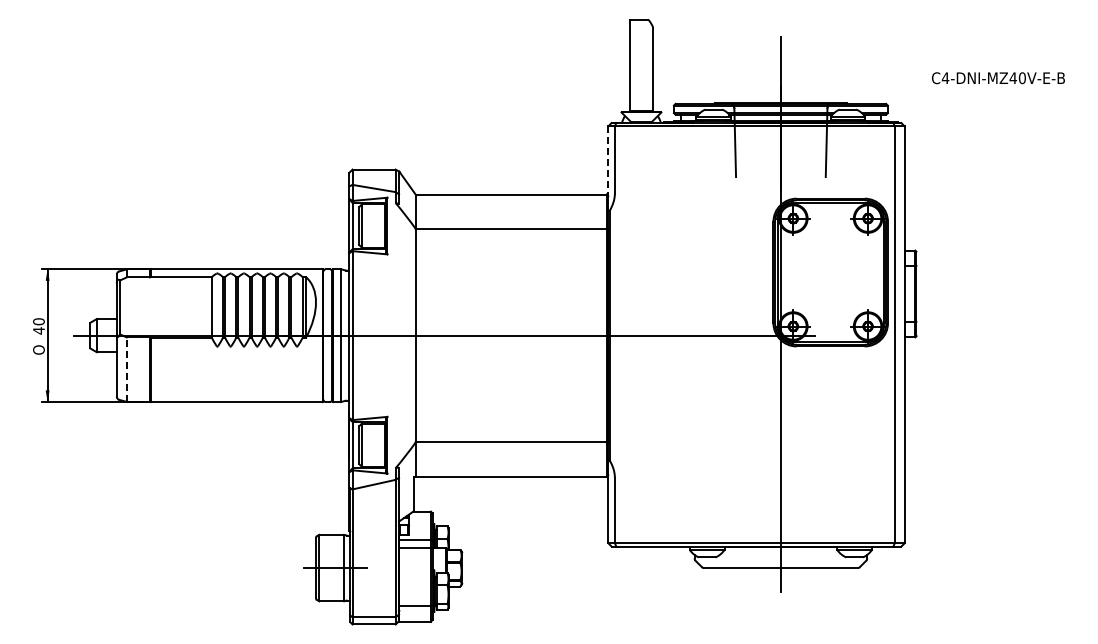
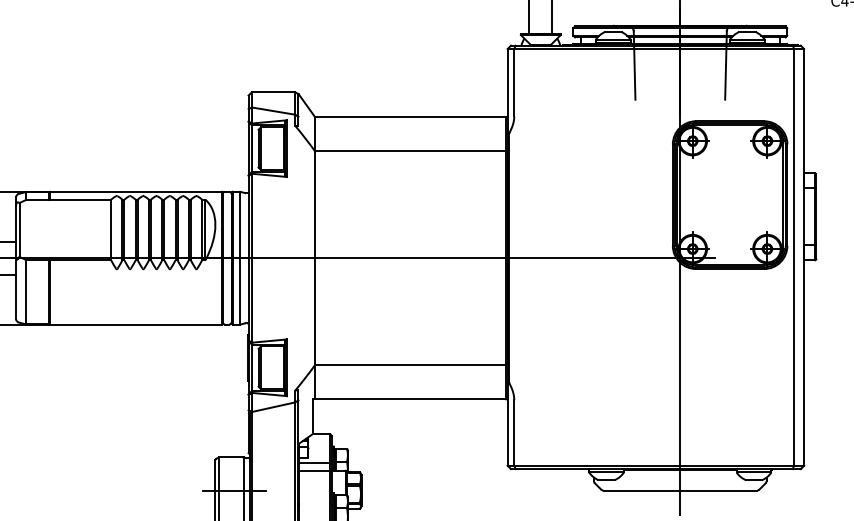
line: (608, 160) -> (507, 83), dashed -> solid
line: (126, 369) -> (25, 292), dashed -> solid

